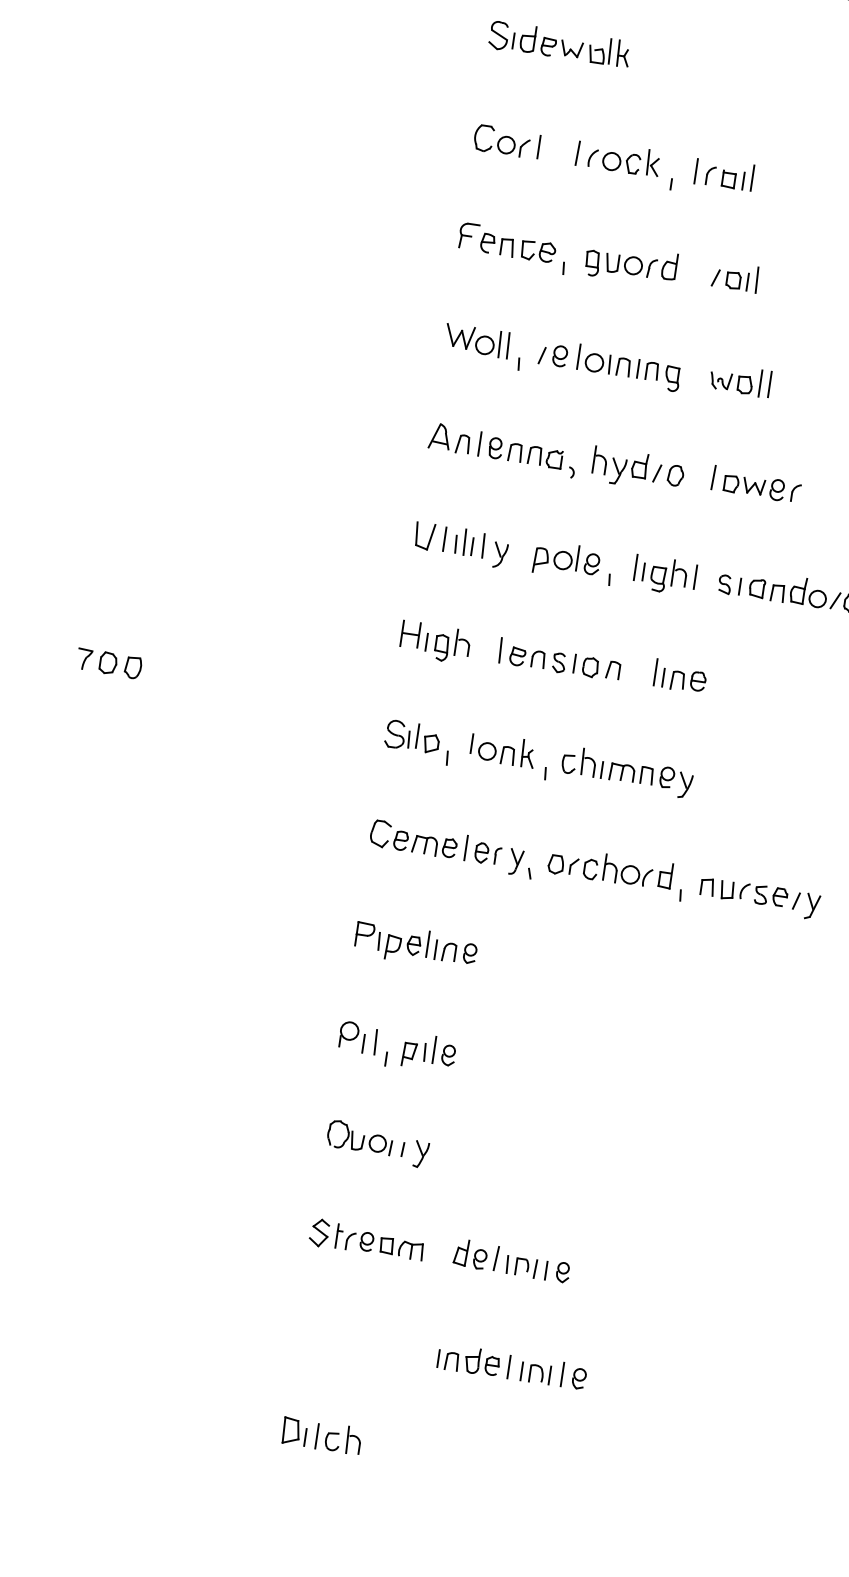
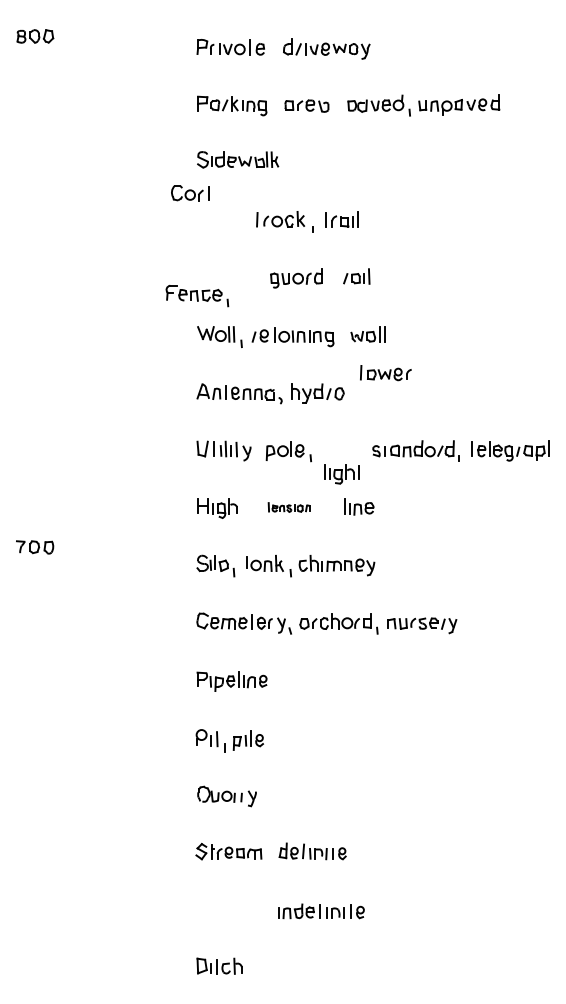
part: (507, 142) -> (190, 193), moved
part: (512, 249) -> (197, 296), moved
part: (755, 485) -> (385, 373), moved
part: (664, 576) -> (341, 474), moved
part: (559, 659) -> (289, 507), size x0.6

